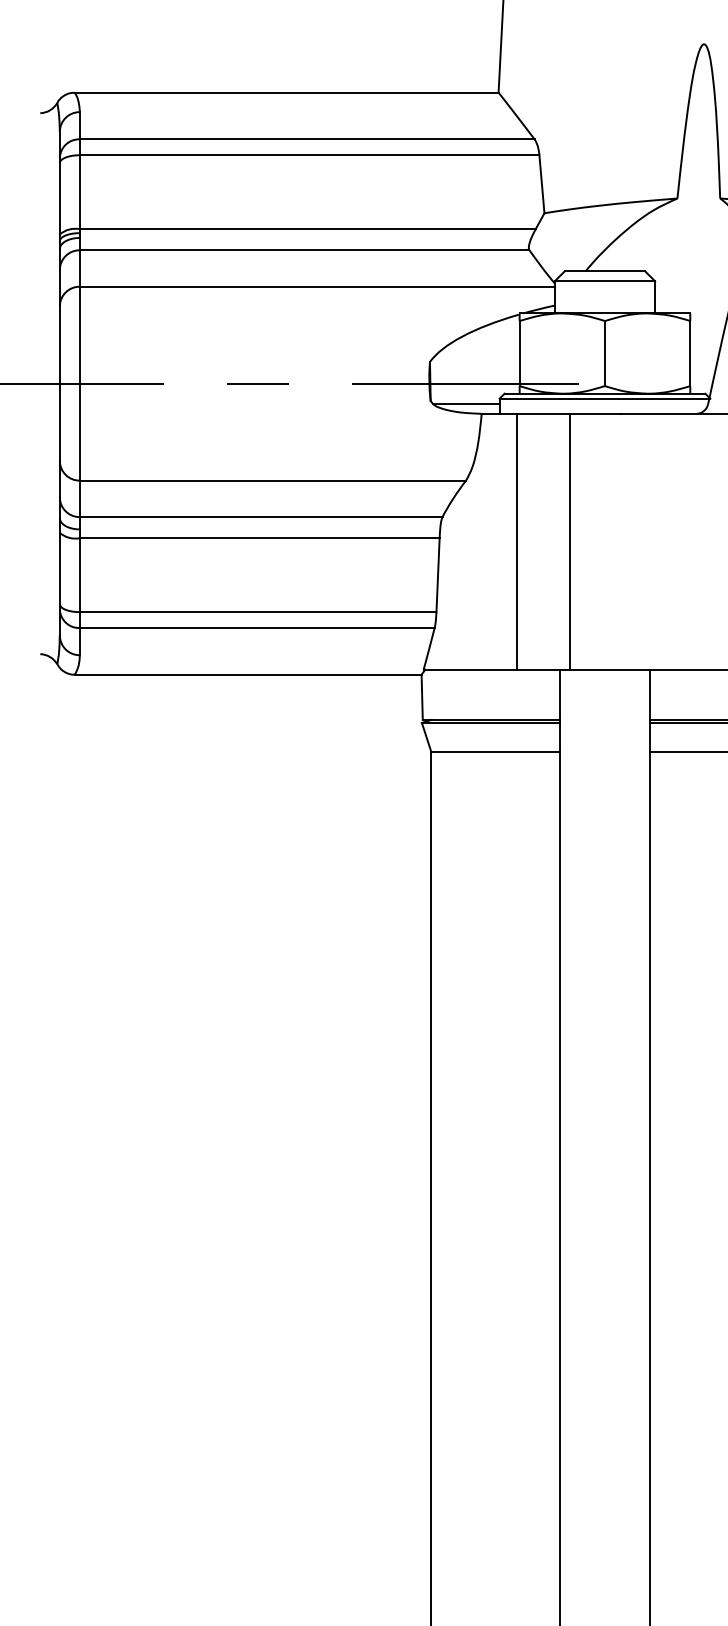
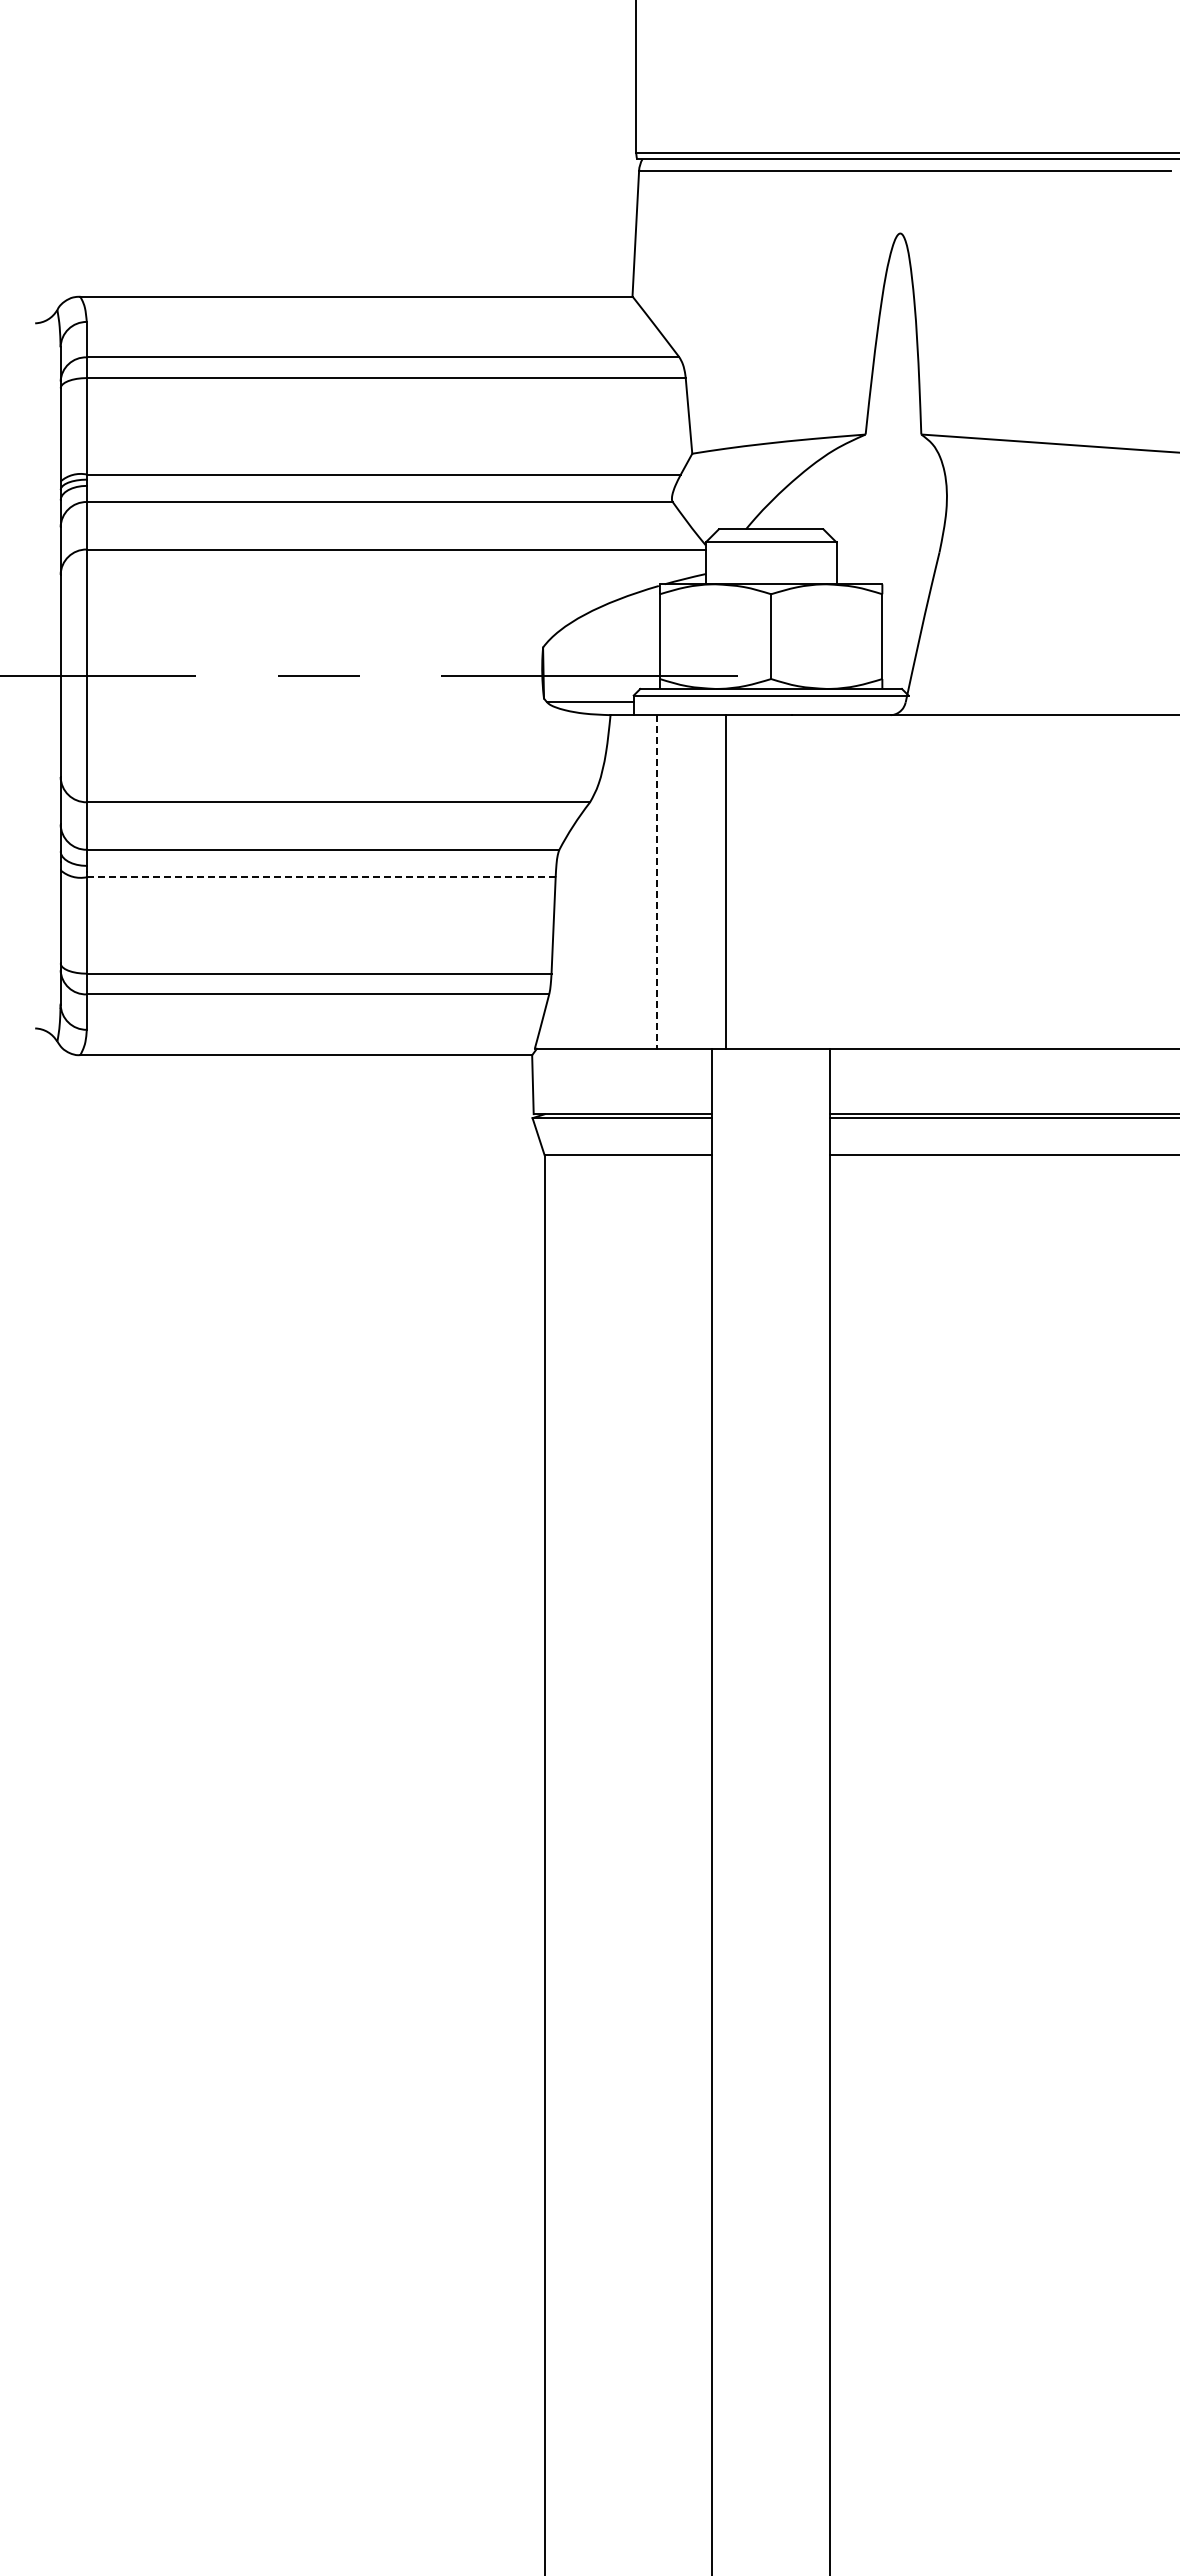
line: (259, 538) -> (320, 877), solid -> dashed
line: (516, 541) -> (656, 881), solid -> dashed

